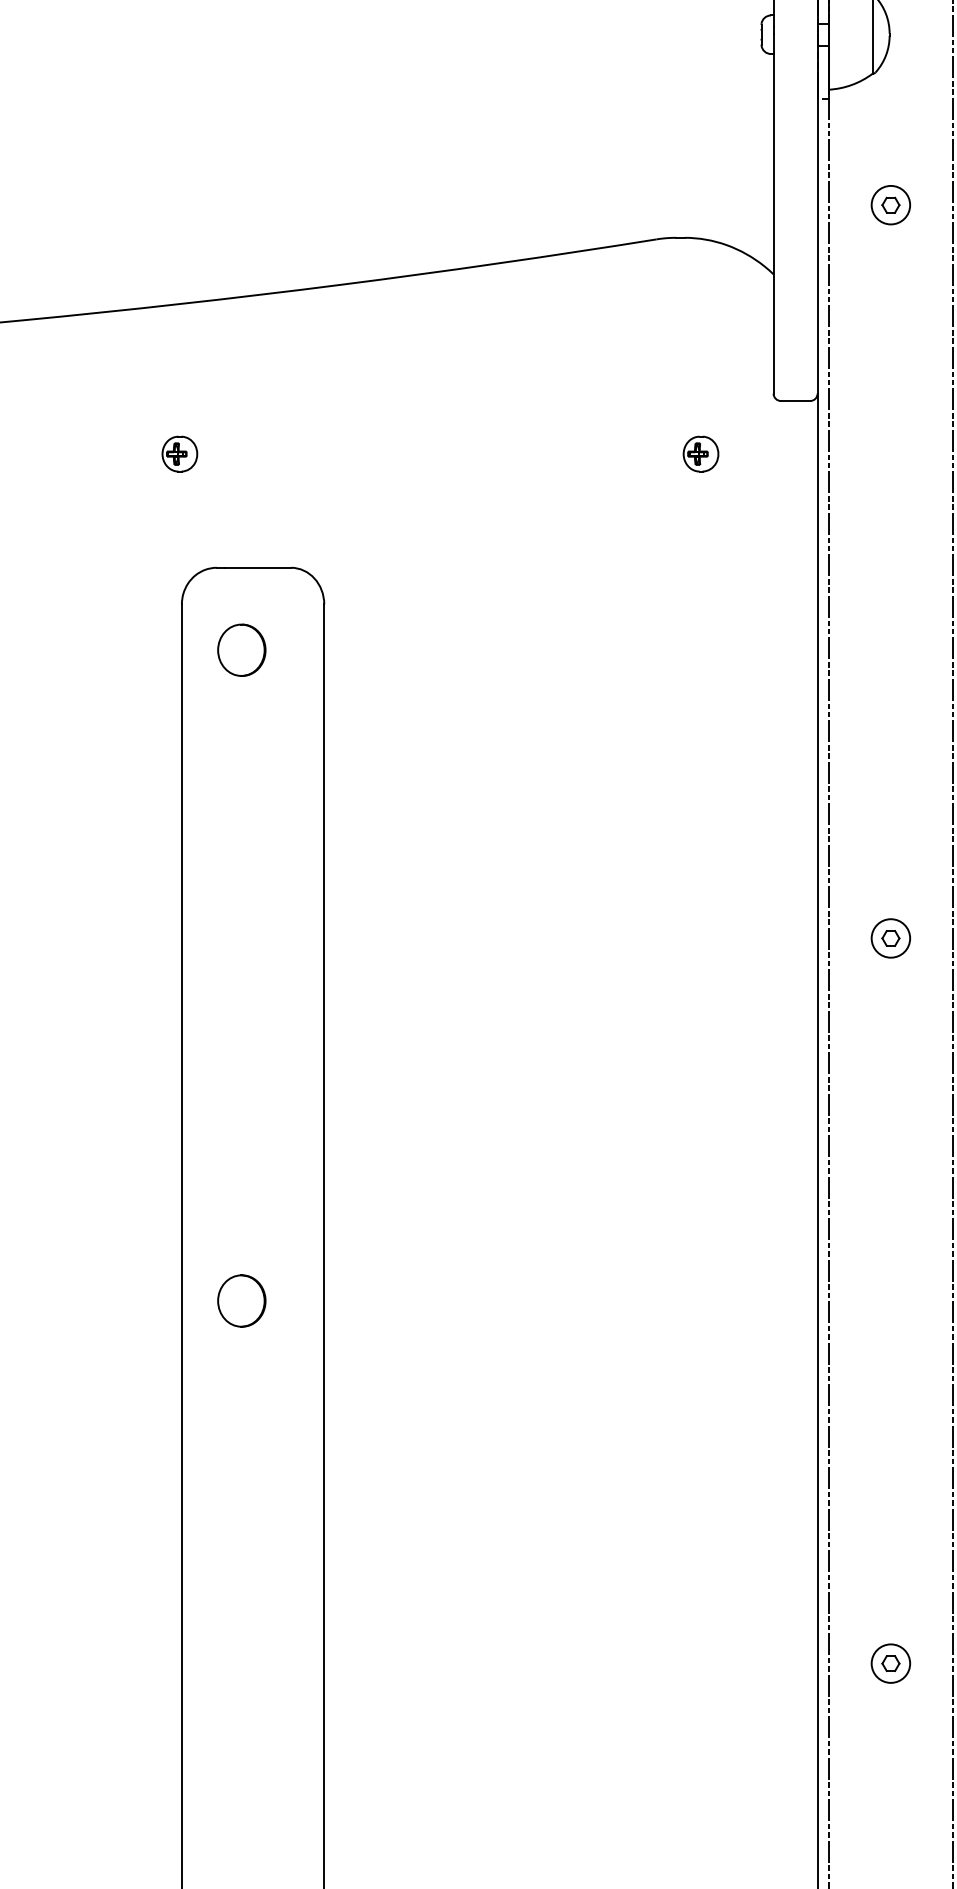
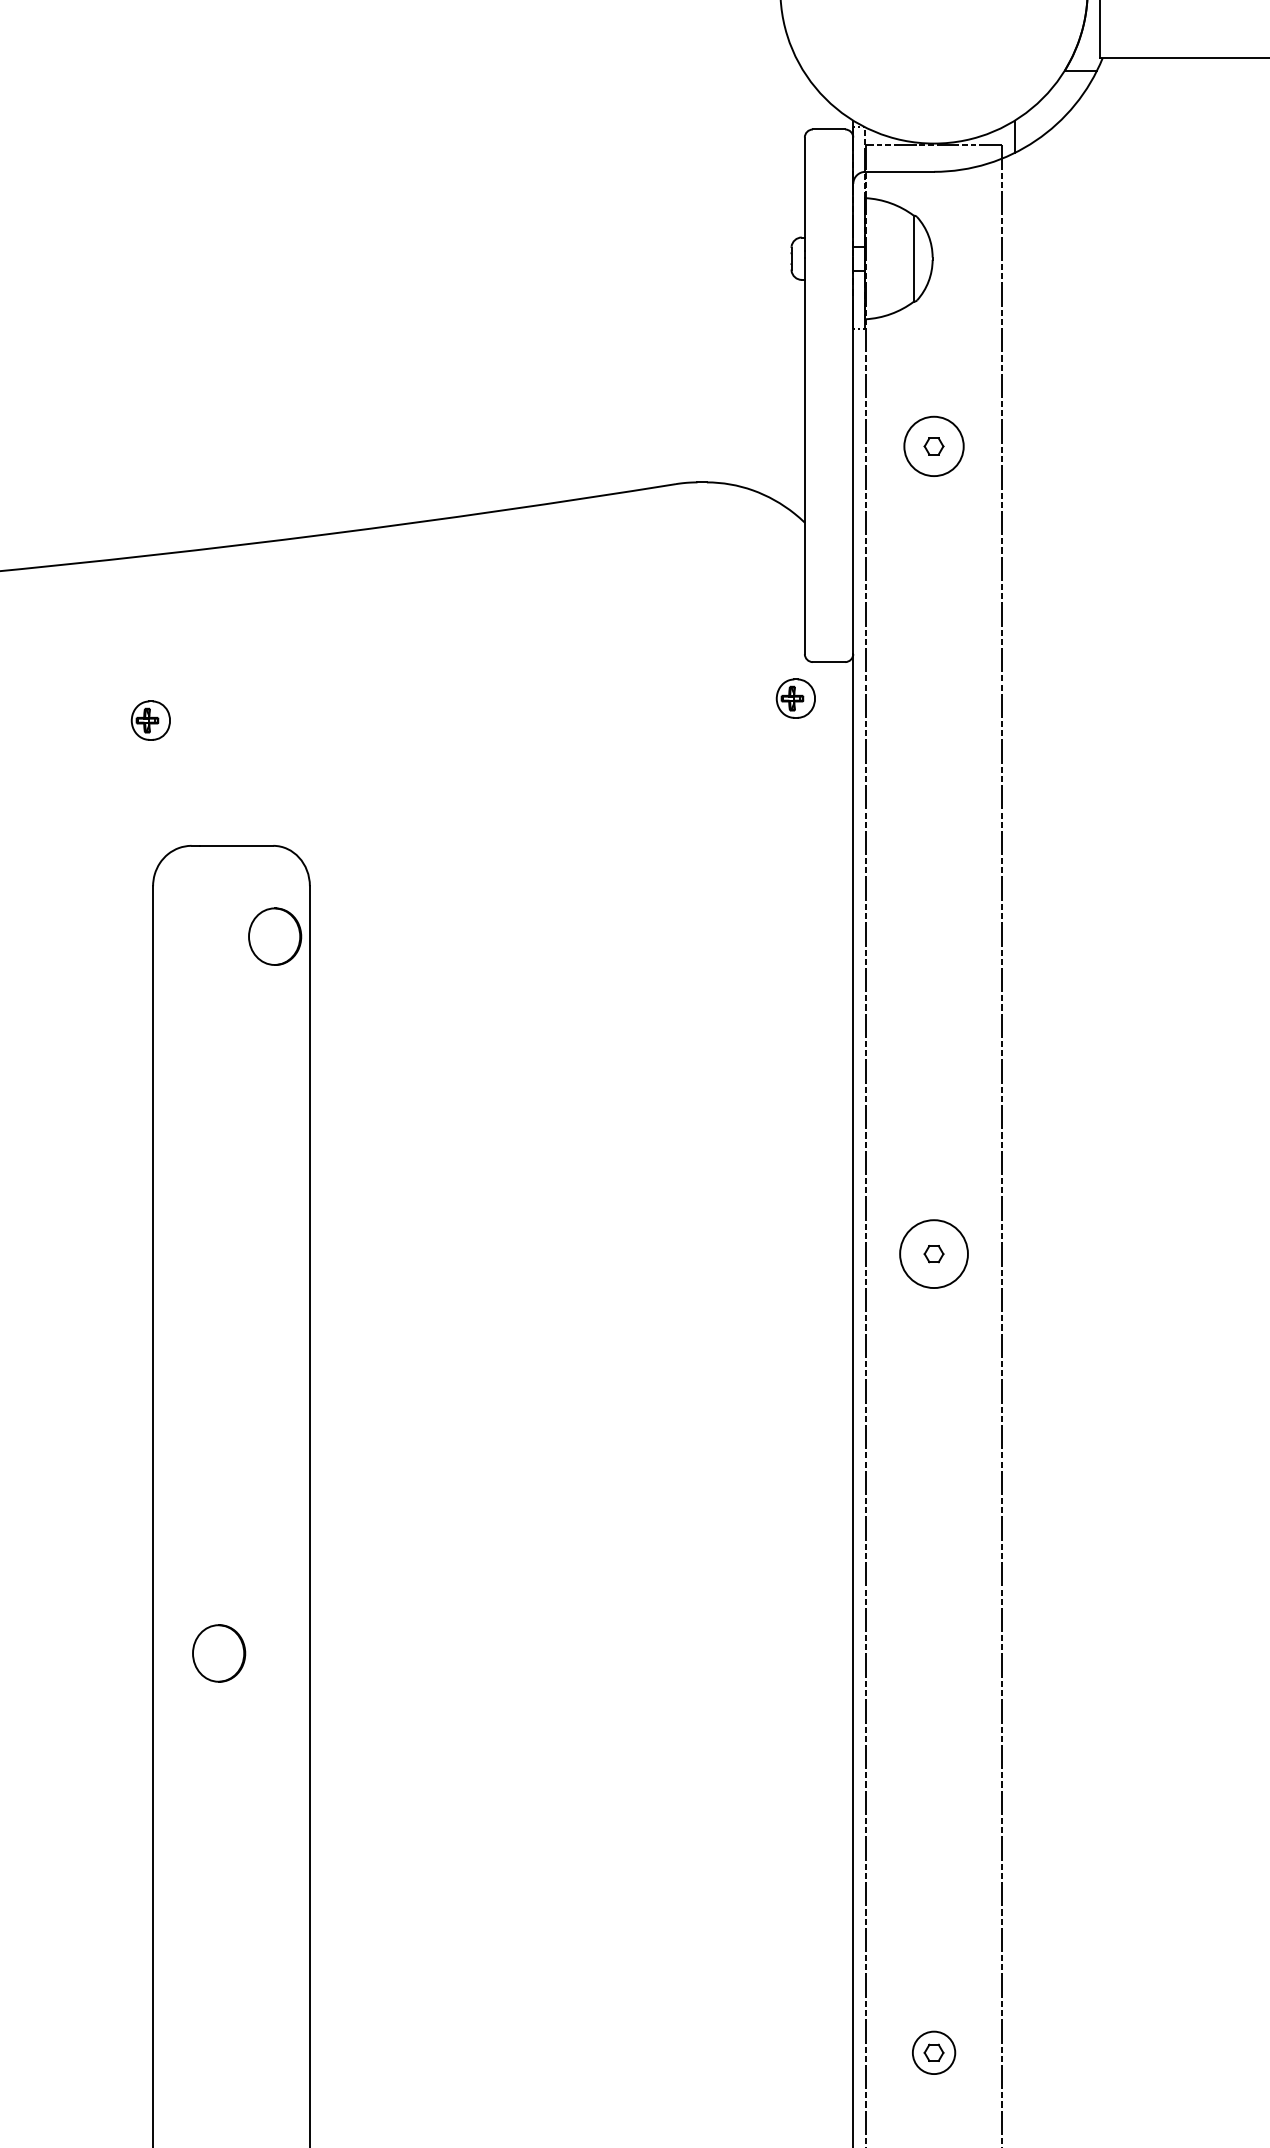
circle: (890, 205) -> (933, 446), size x1.4
part: (700, 453) -> (795, 698), moved
part: (242, 650) -> (275, 936), moved
circle: (890, 937) -> (933, 1253), size x1.6

